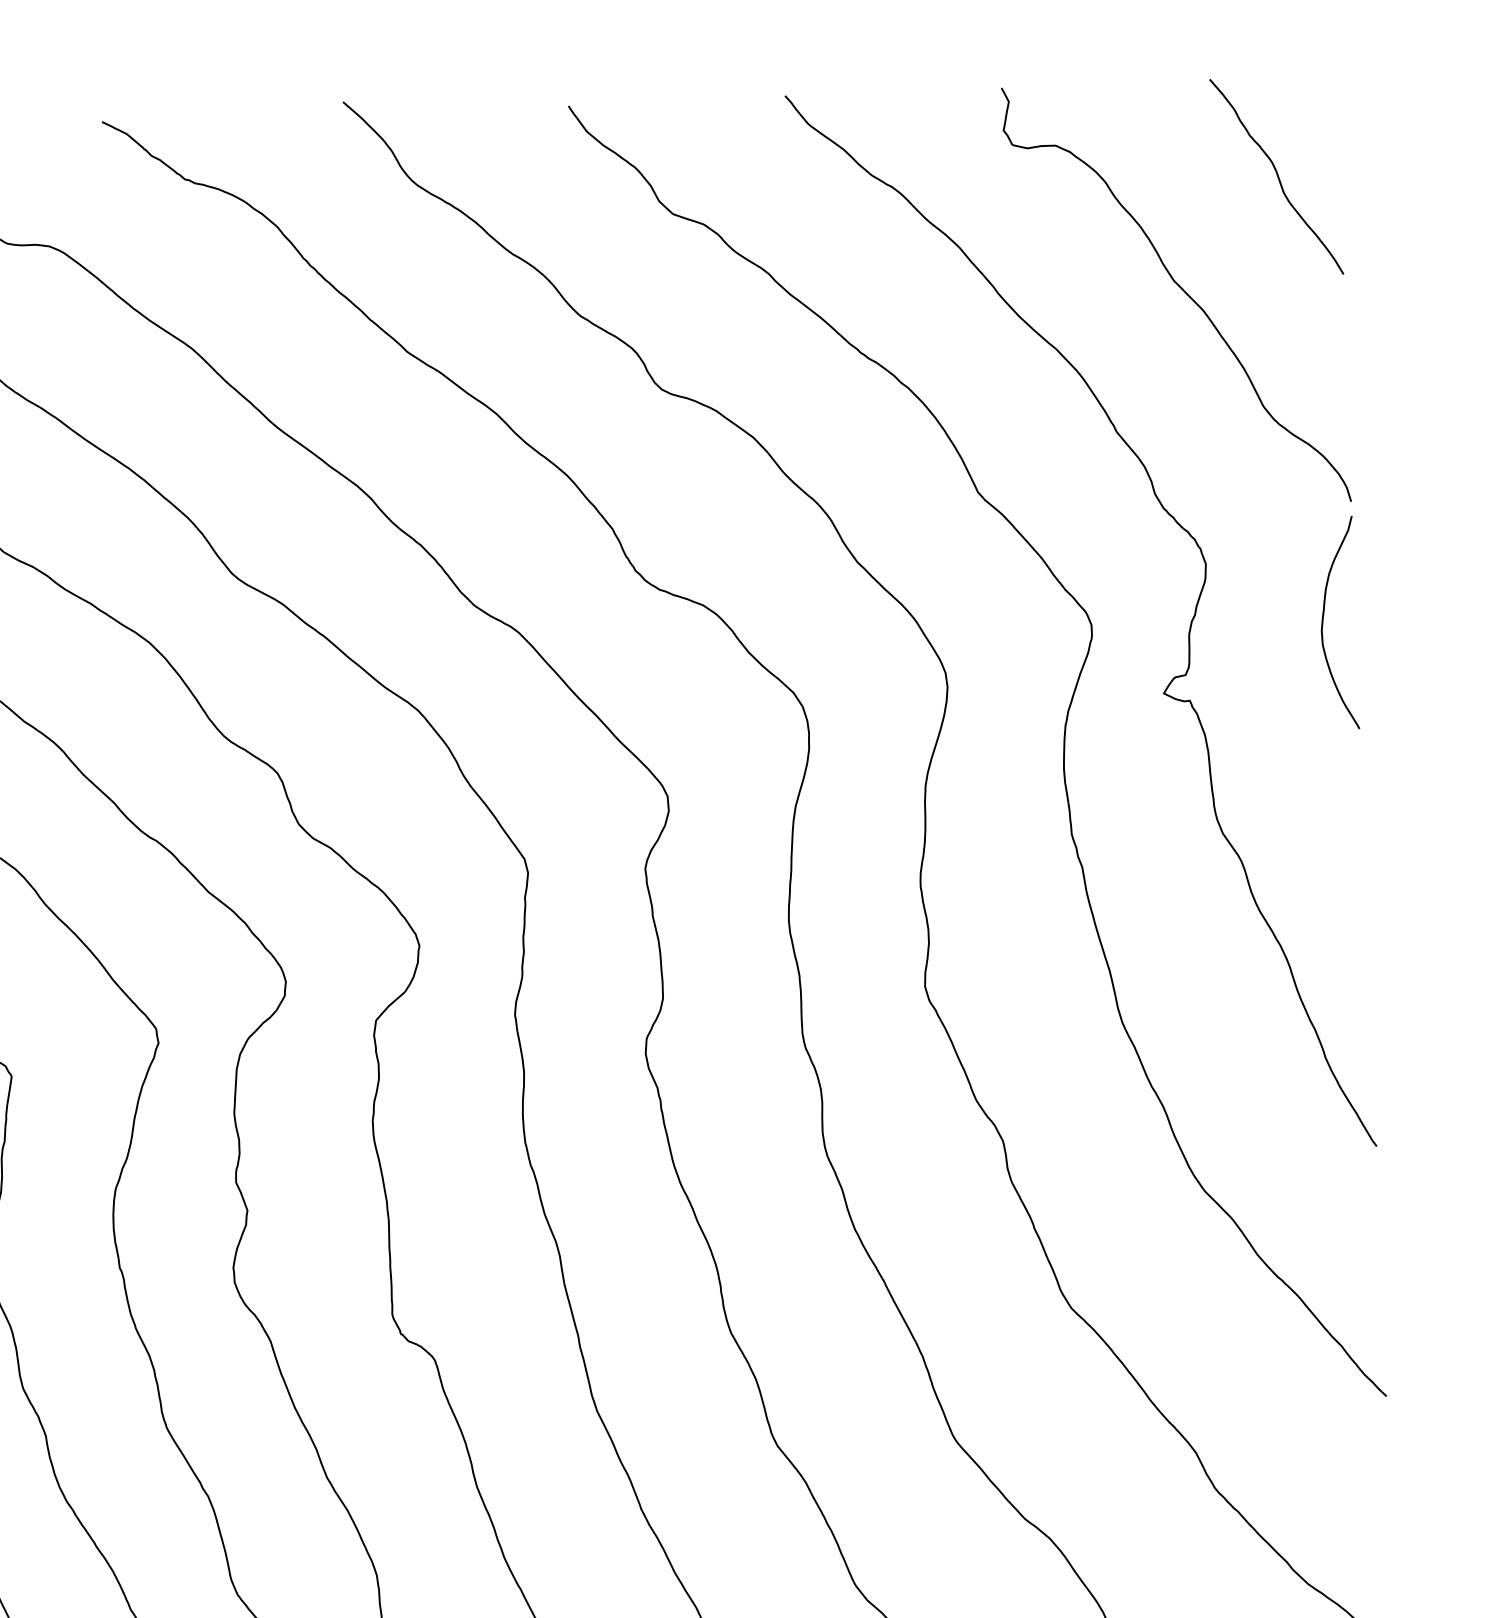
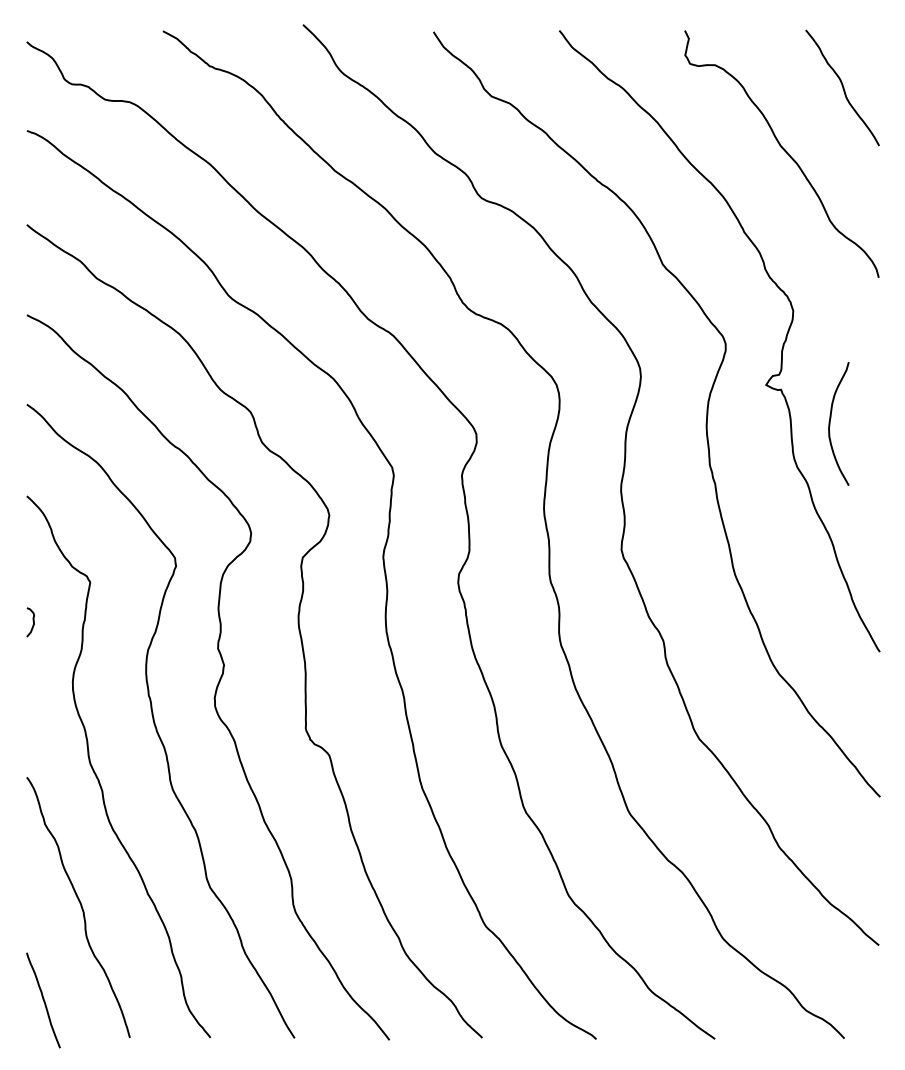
curve: (1324, 622) -> (830, 423), moved

